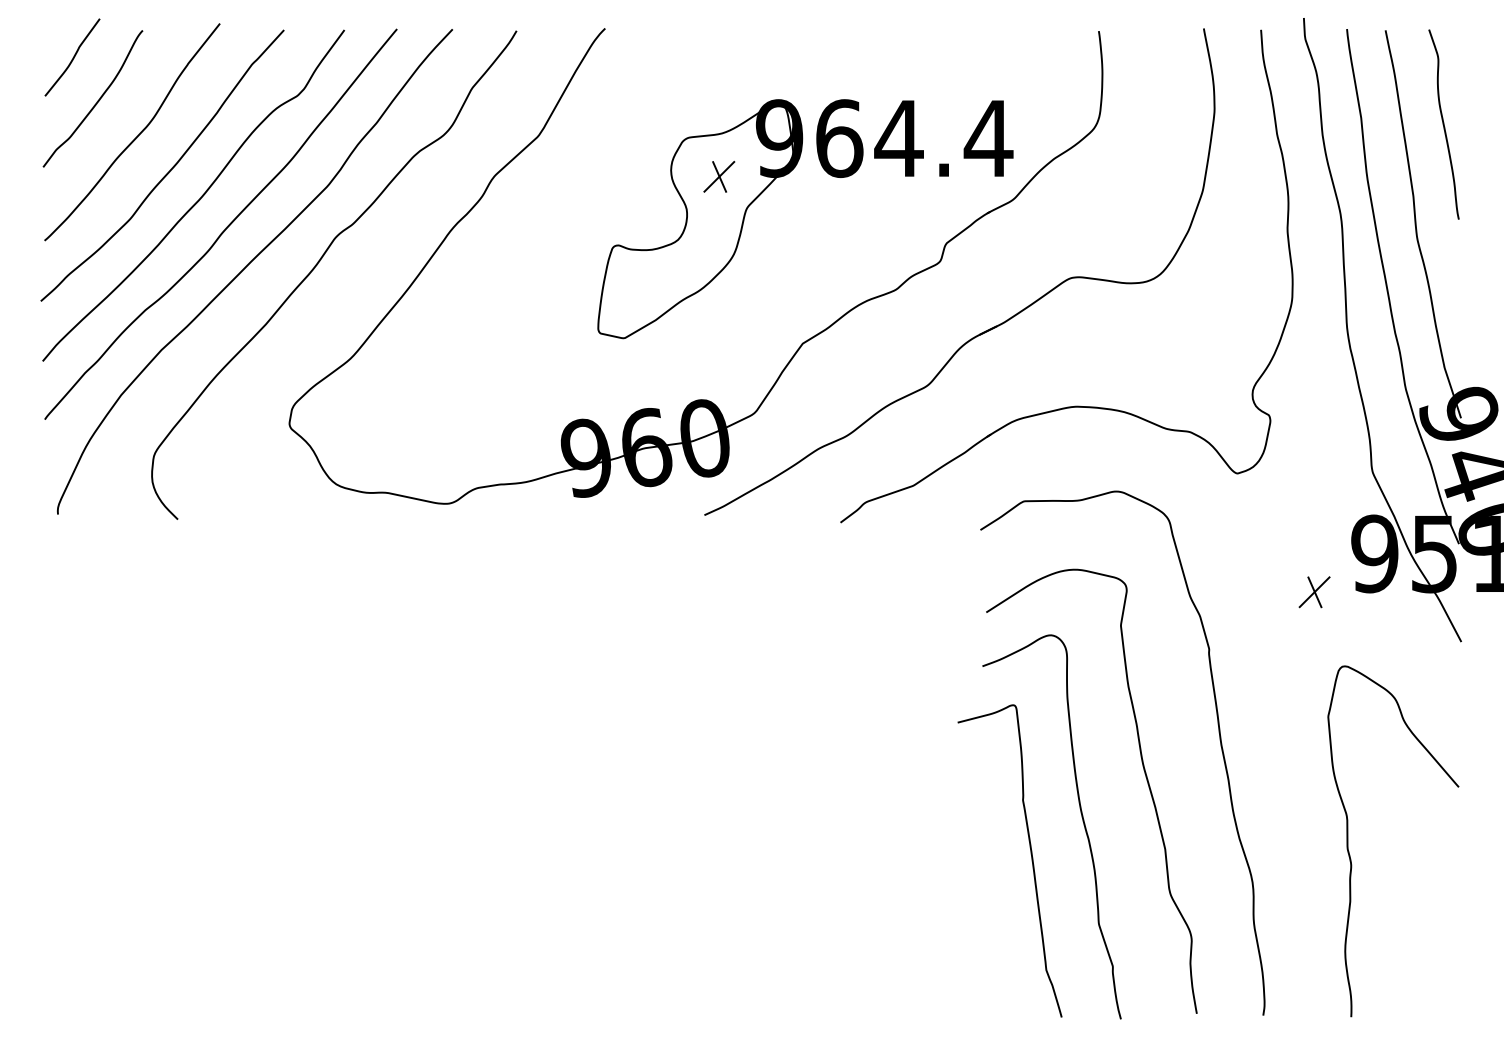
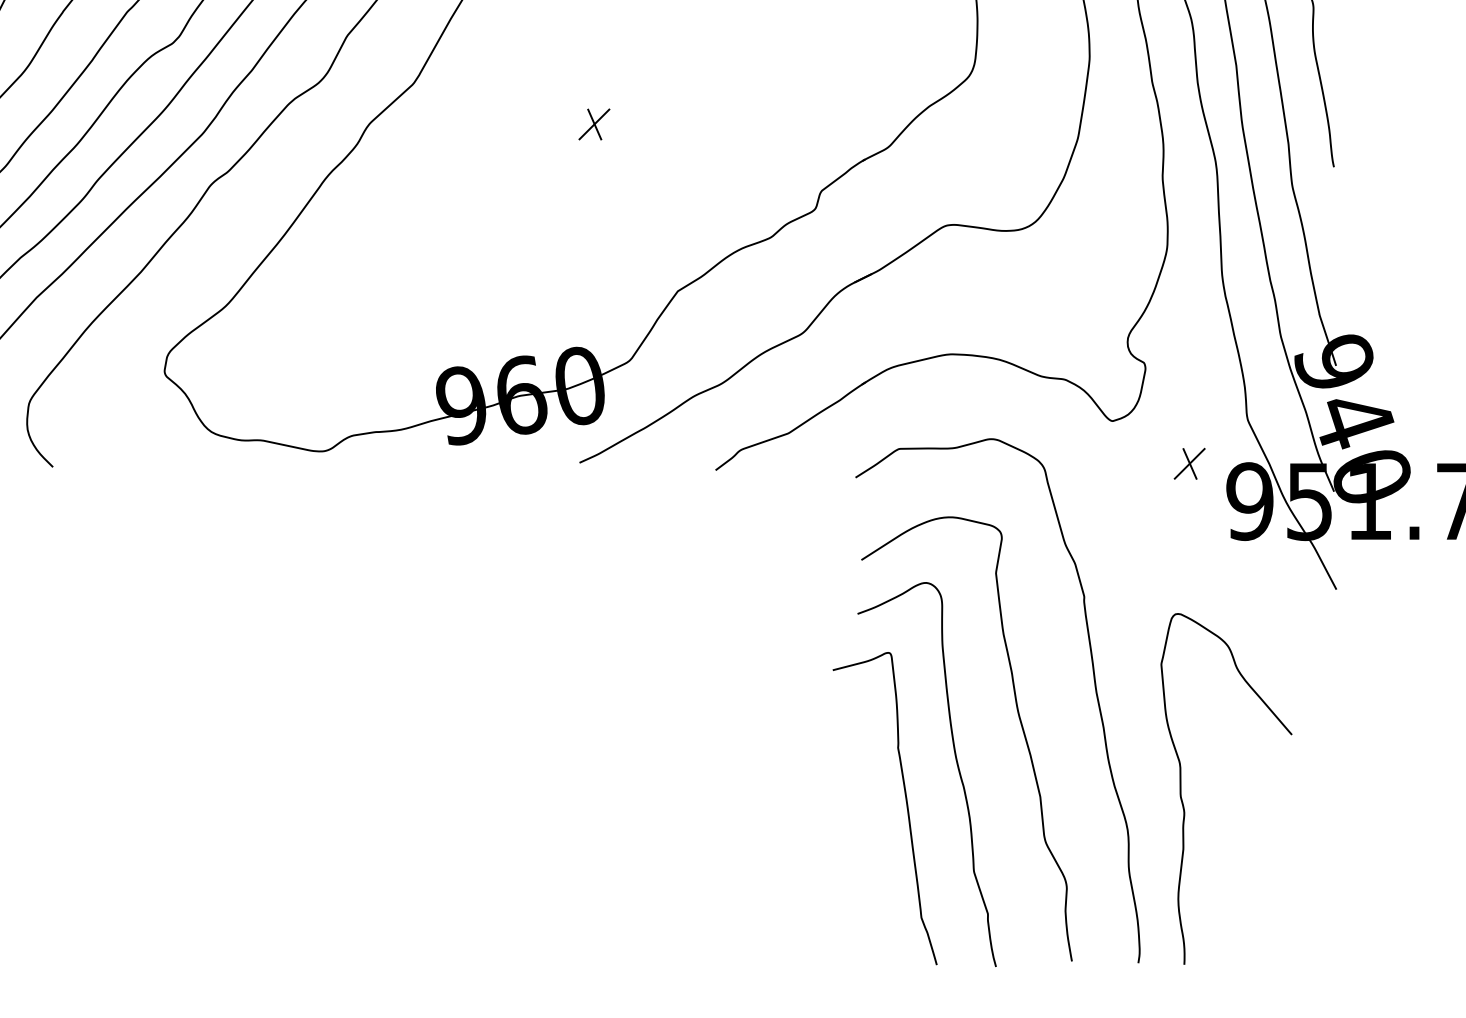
part: (784, 176) -> (659, 124), removed
part: (1314, 592) -> (1189, 464), moved
curve: (1348, 841) -> (1181, 789), moved

